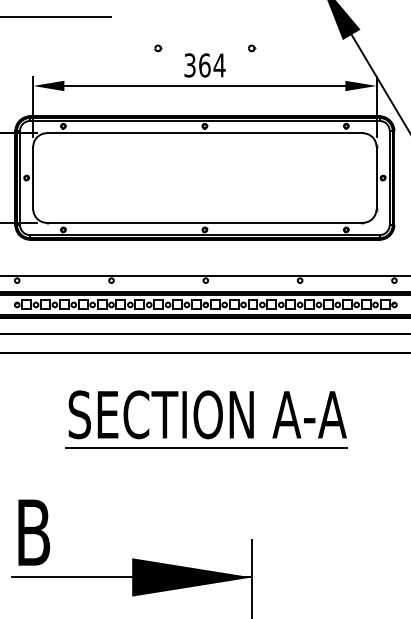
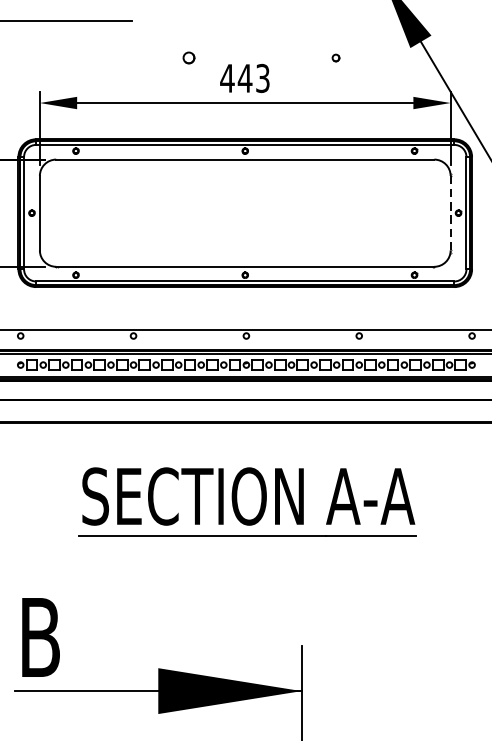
part: (158, 48) -> (189, 58), size x1.6
part: (252, 48) -> (336, 58), moved
text: (204, 65) -> (244, 78), 364 -> 443
line: (376, 178) -> (450, 213), solid -> dashed

